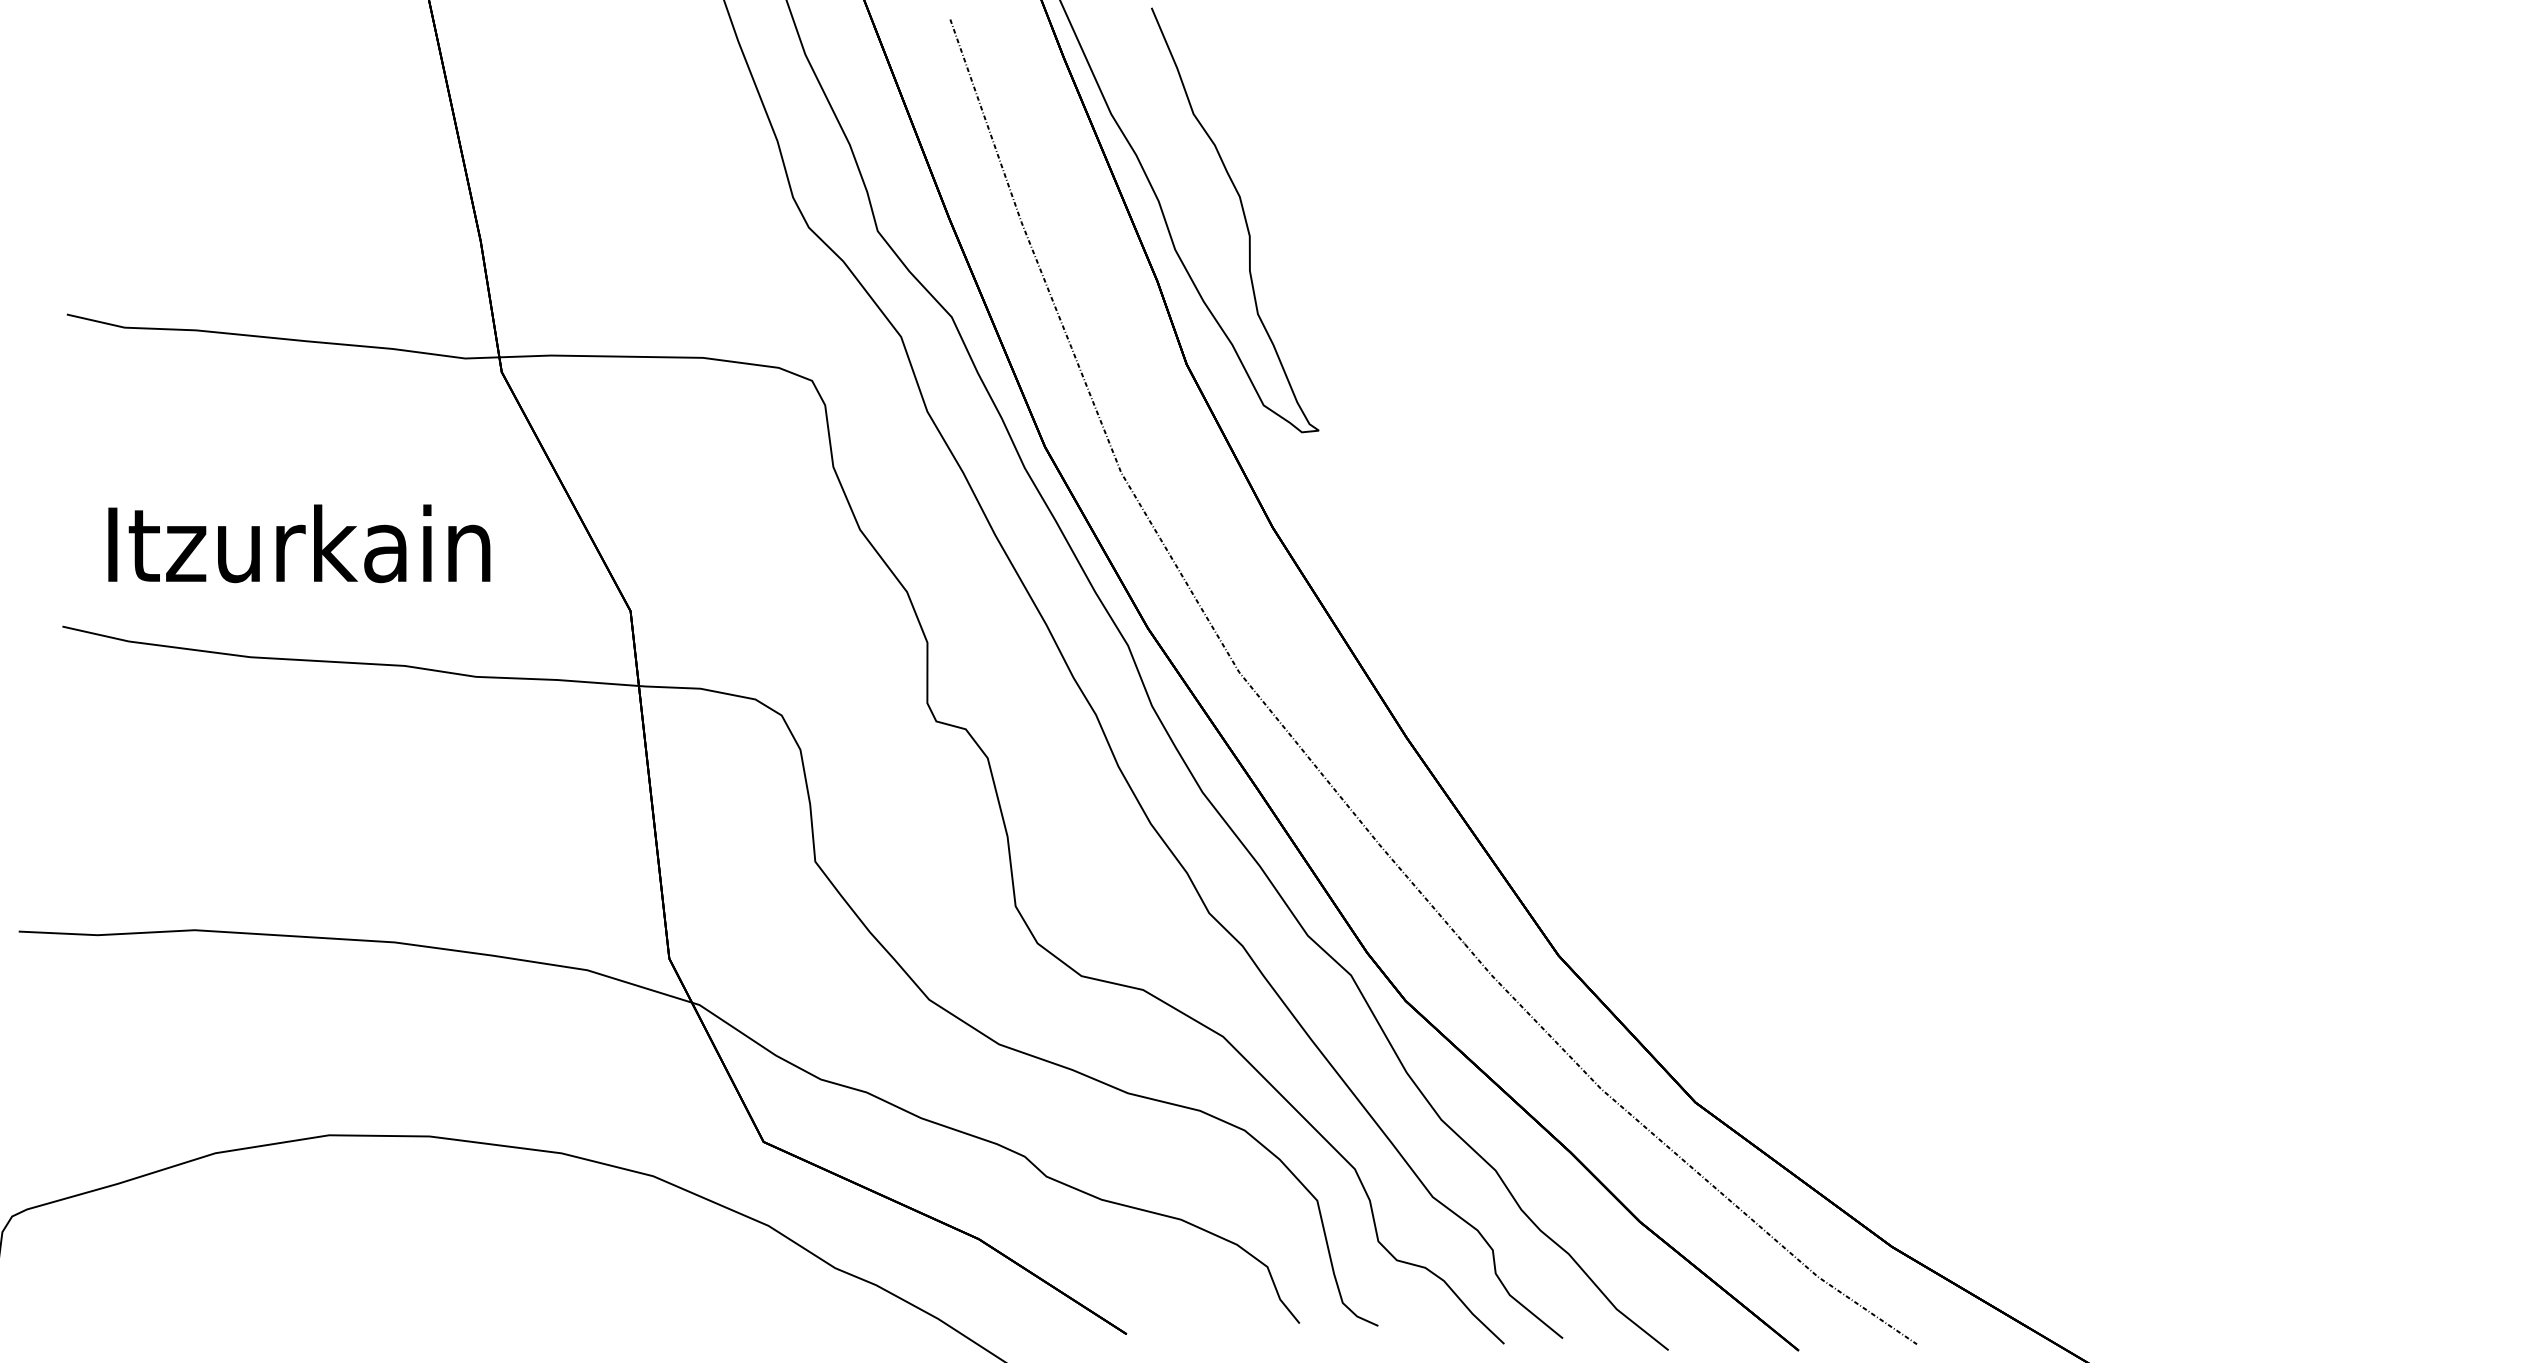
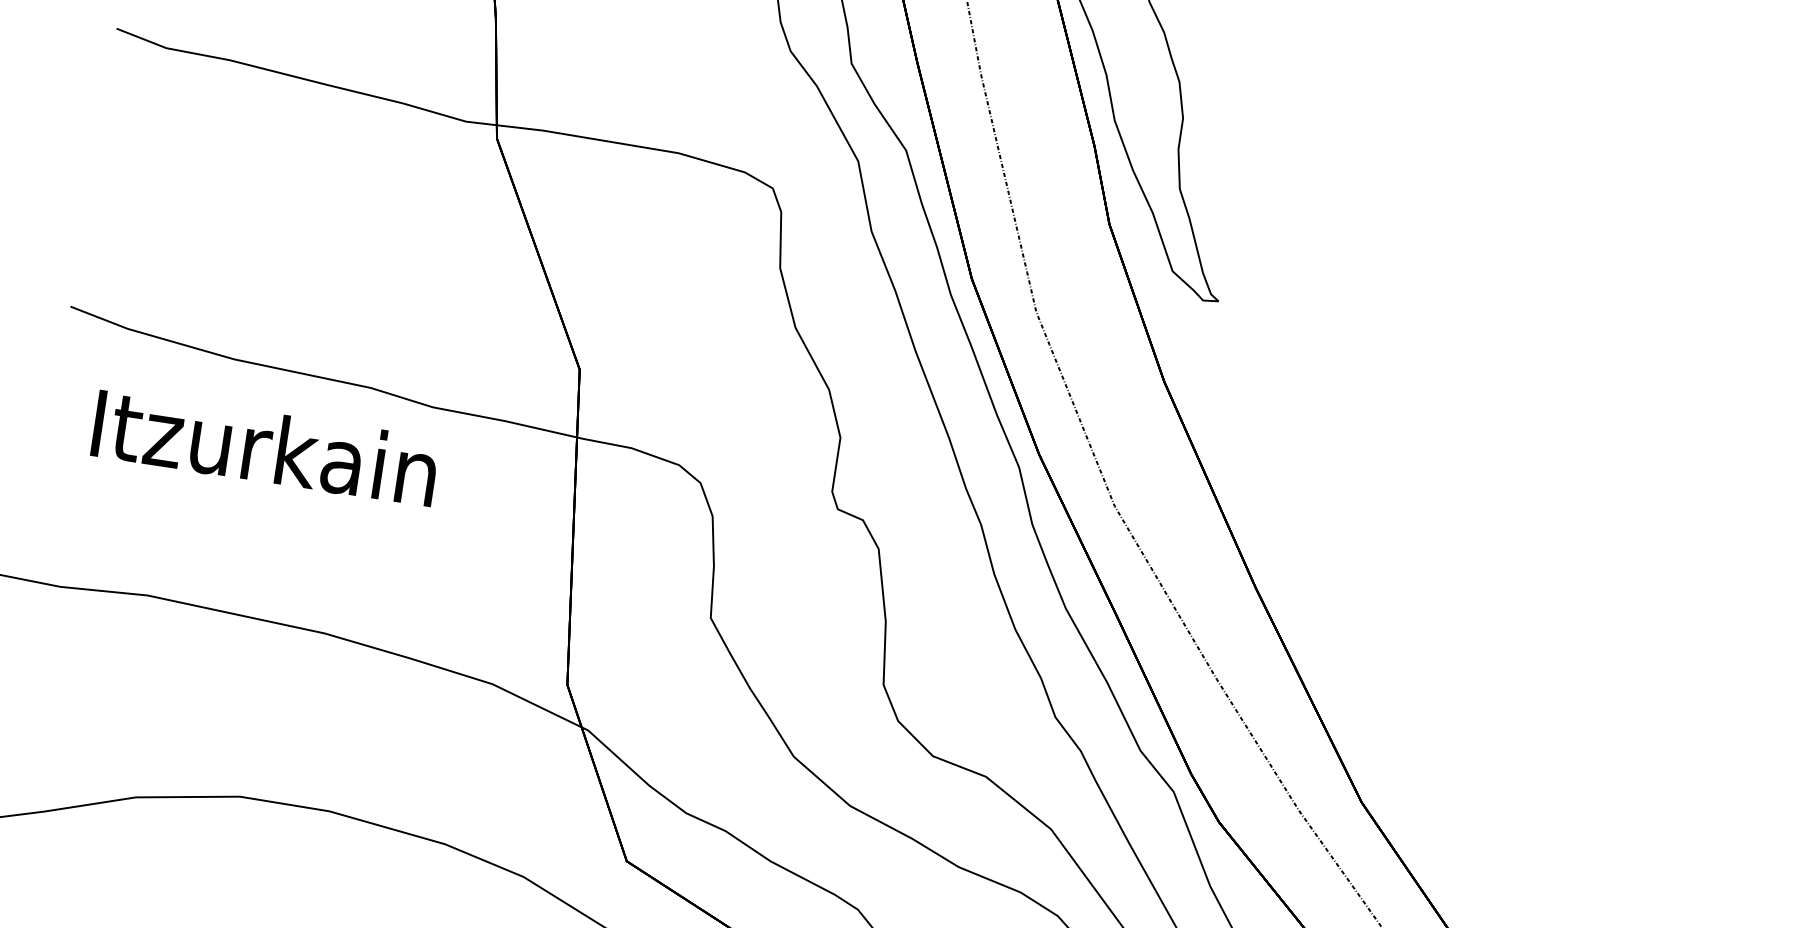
text: (299, 543) -> (265, 447), moved

